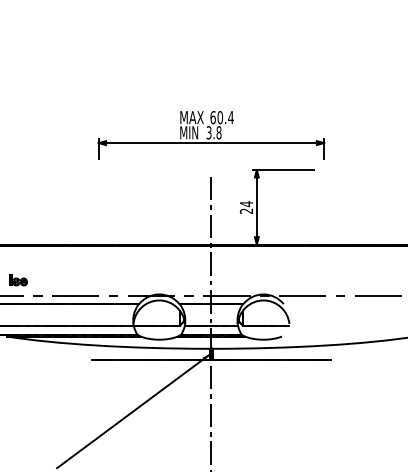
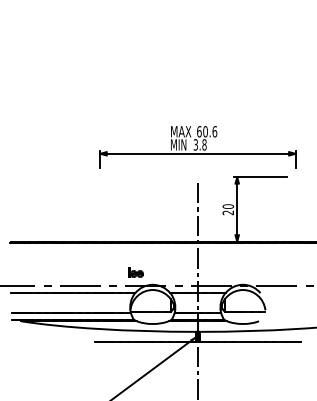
text: (230, 117) -> (214, 131), 60.4 -> 60.6
text: (246, 204) -> (228, 206), 24 -> 20
part: (18, 280) -> (135, 272), moved

